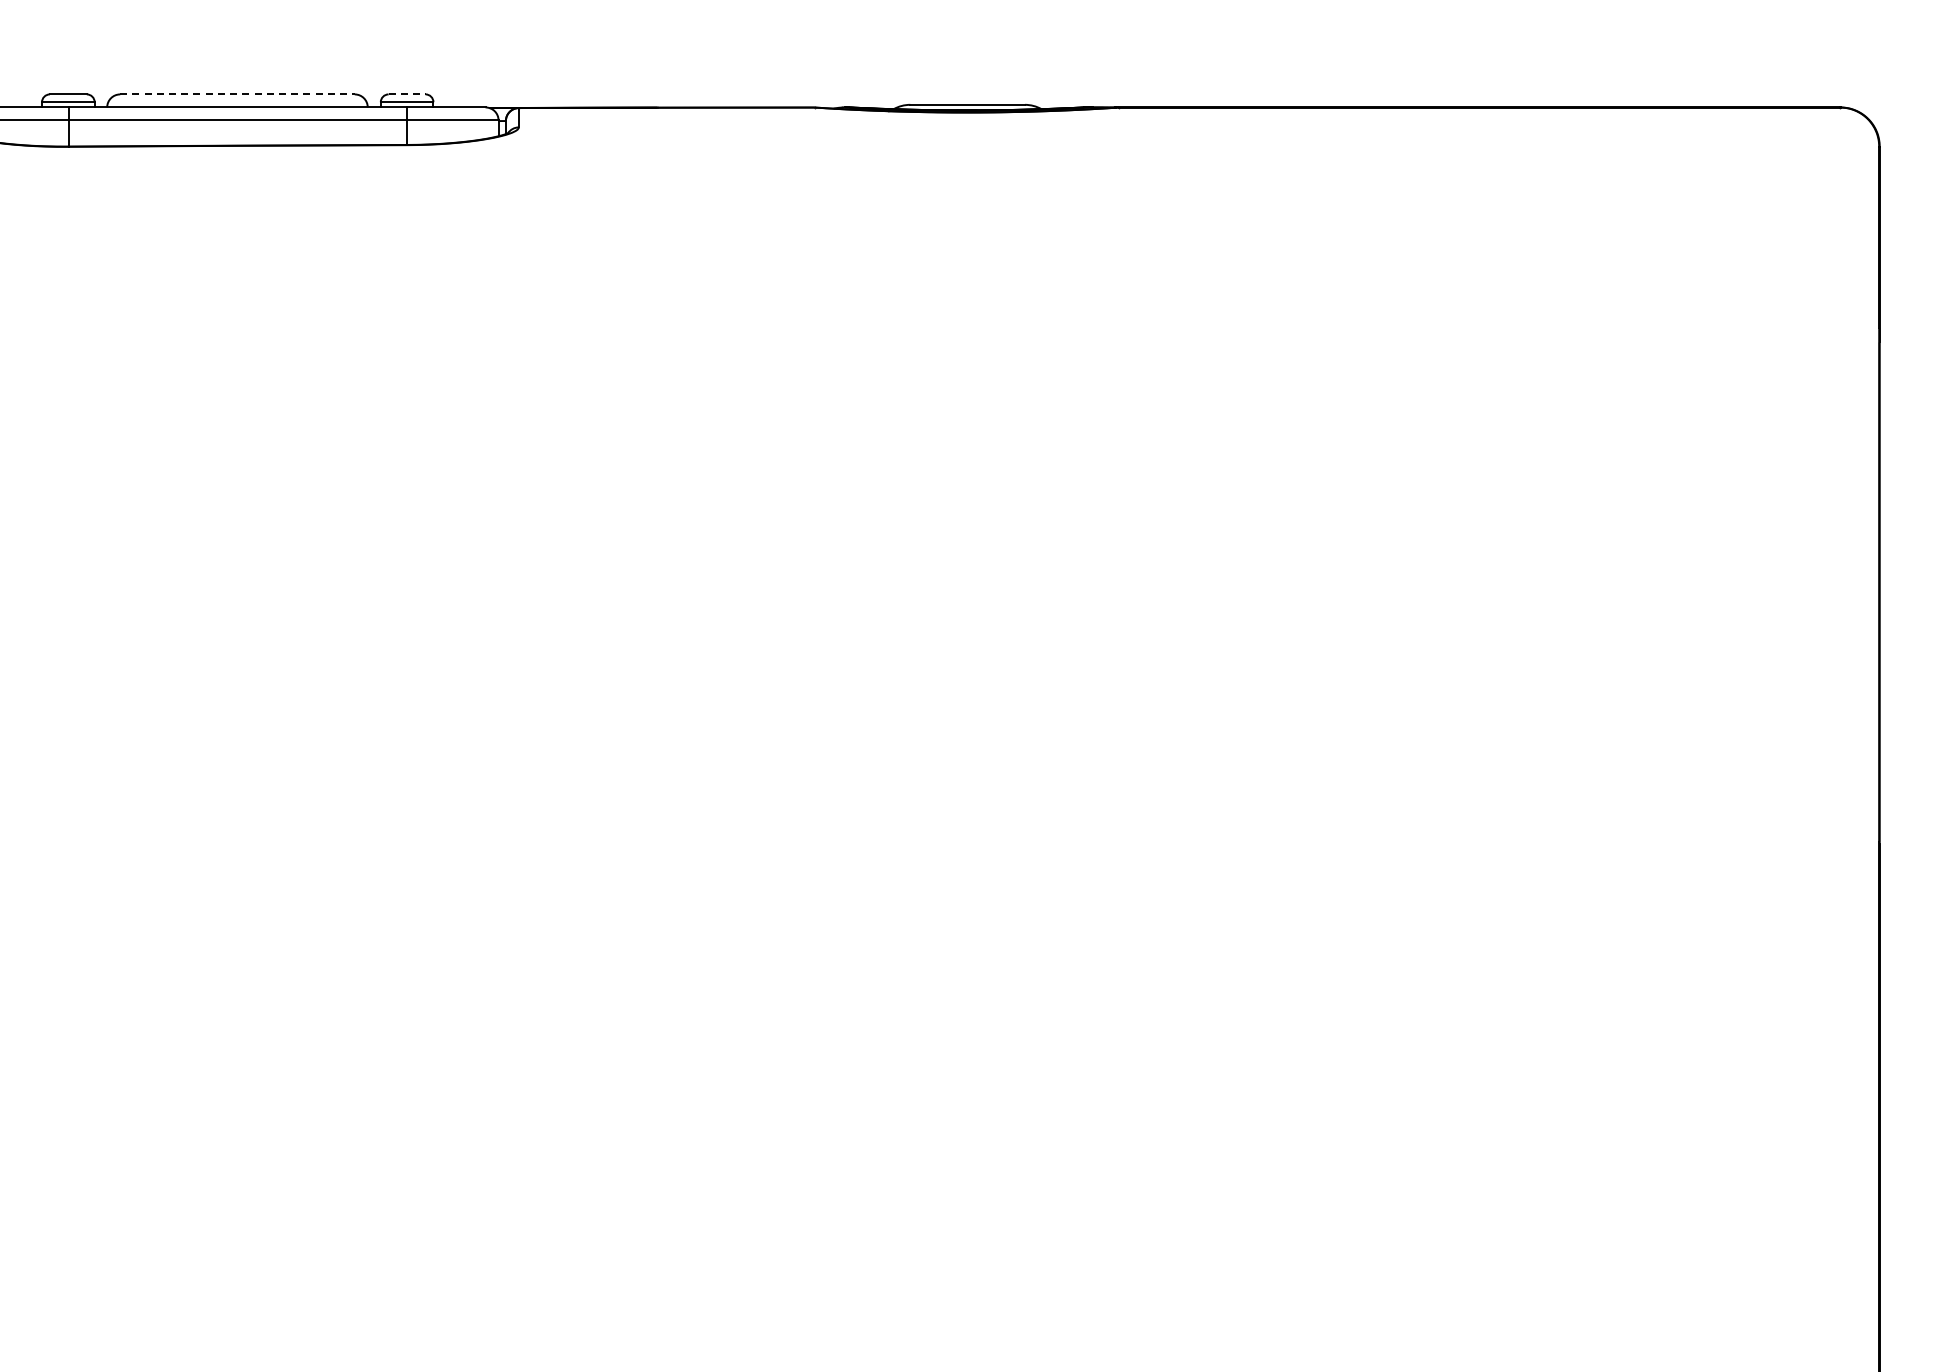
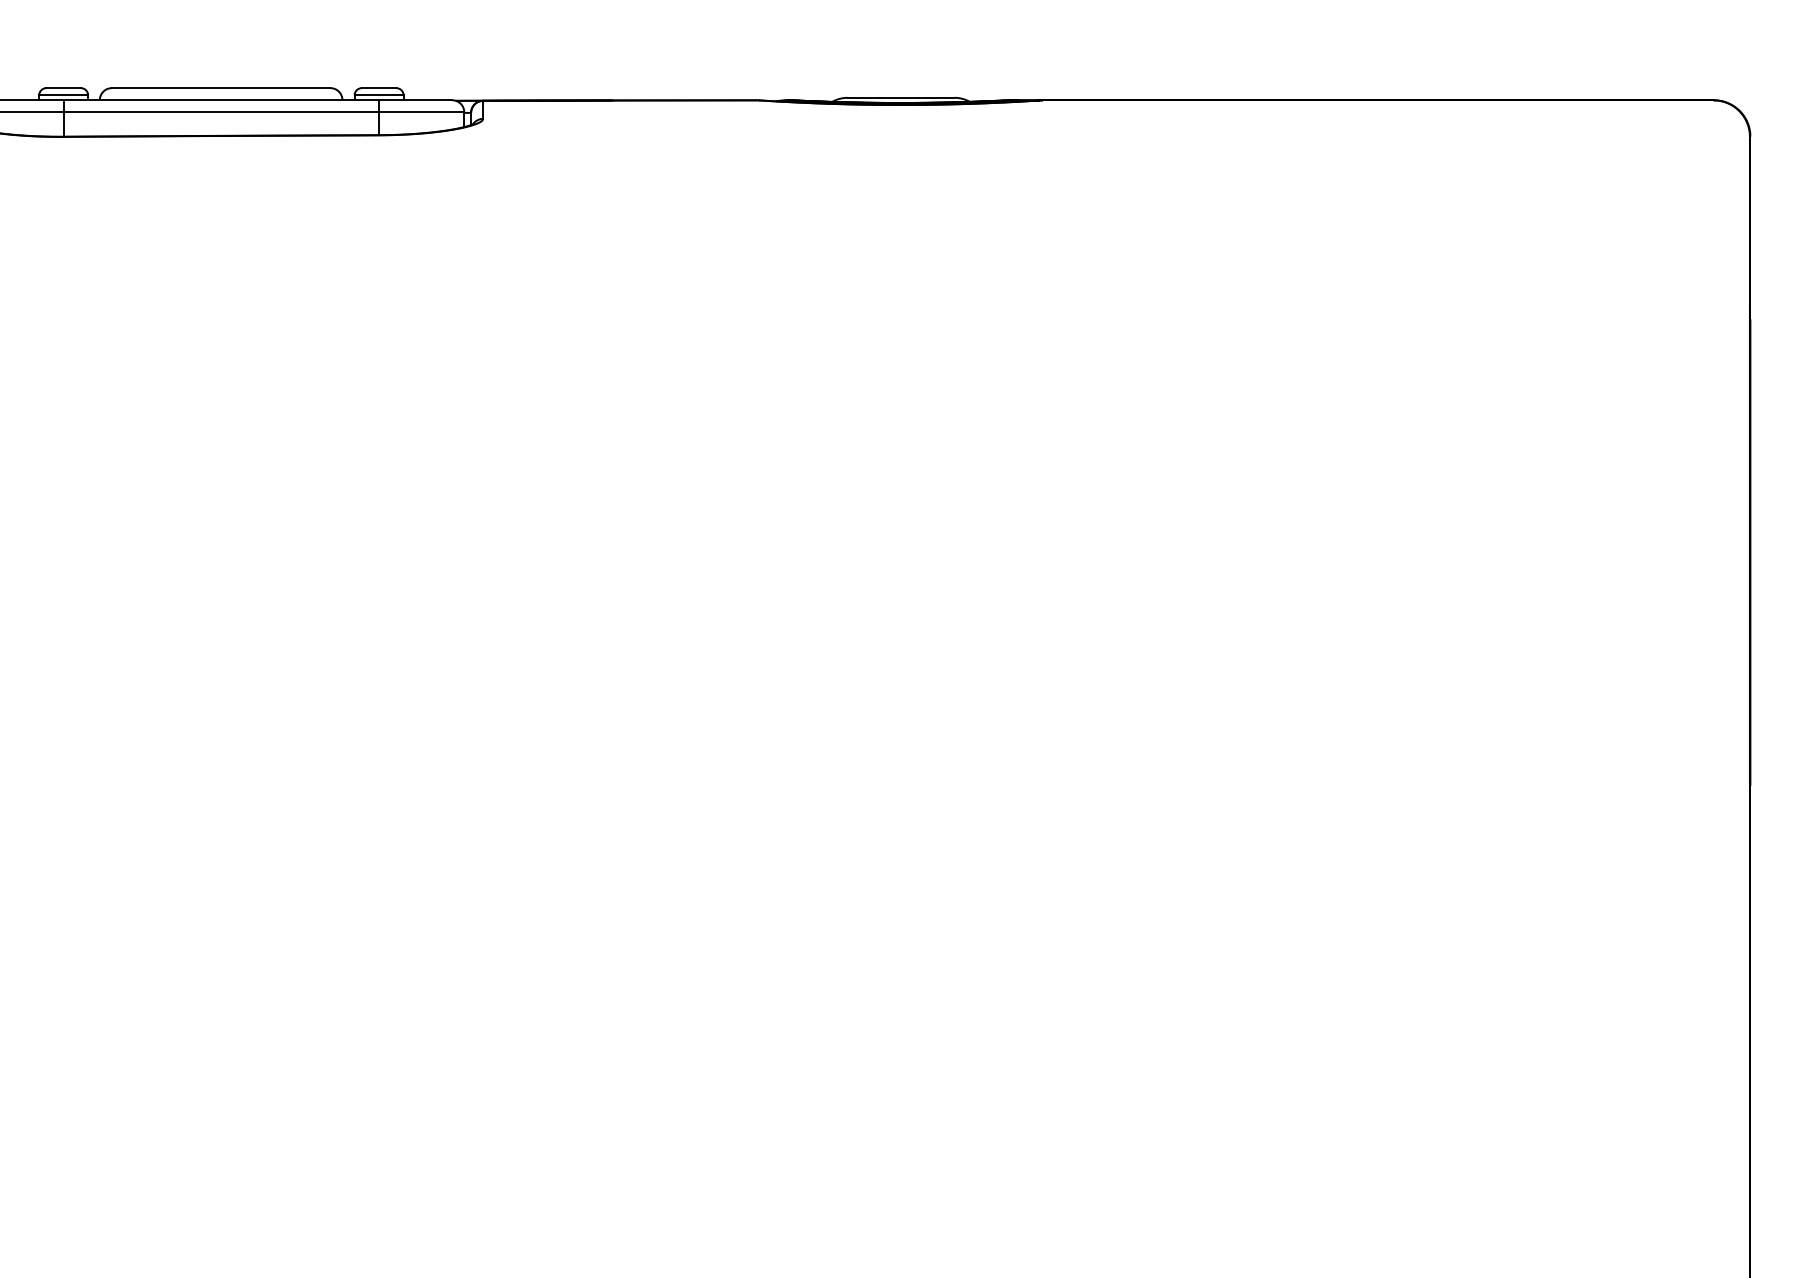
line: (237, 94) -> (221, 88), dashed -> solid
line: (407, 94) -> (379, 88), dashed -> solid

